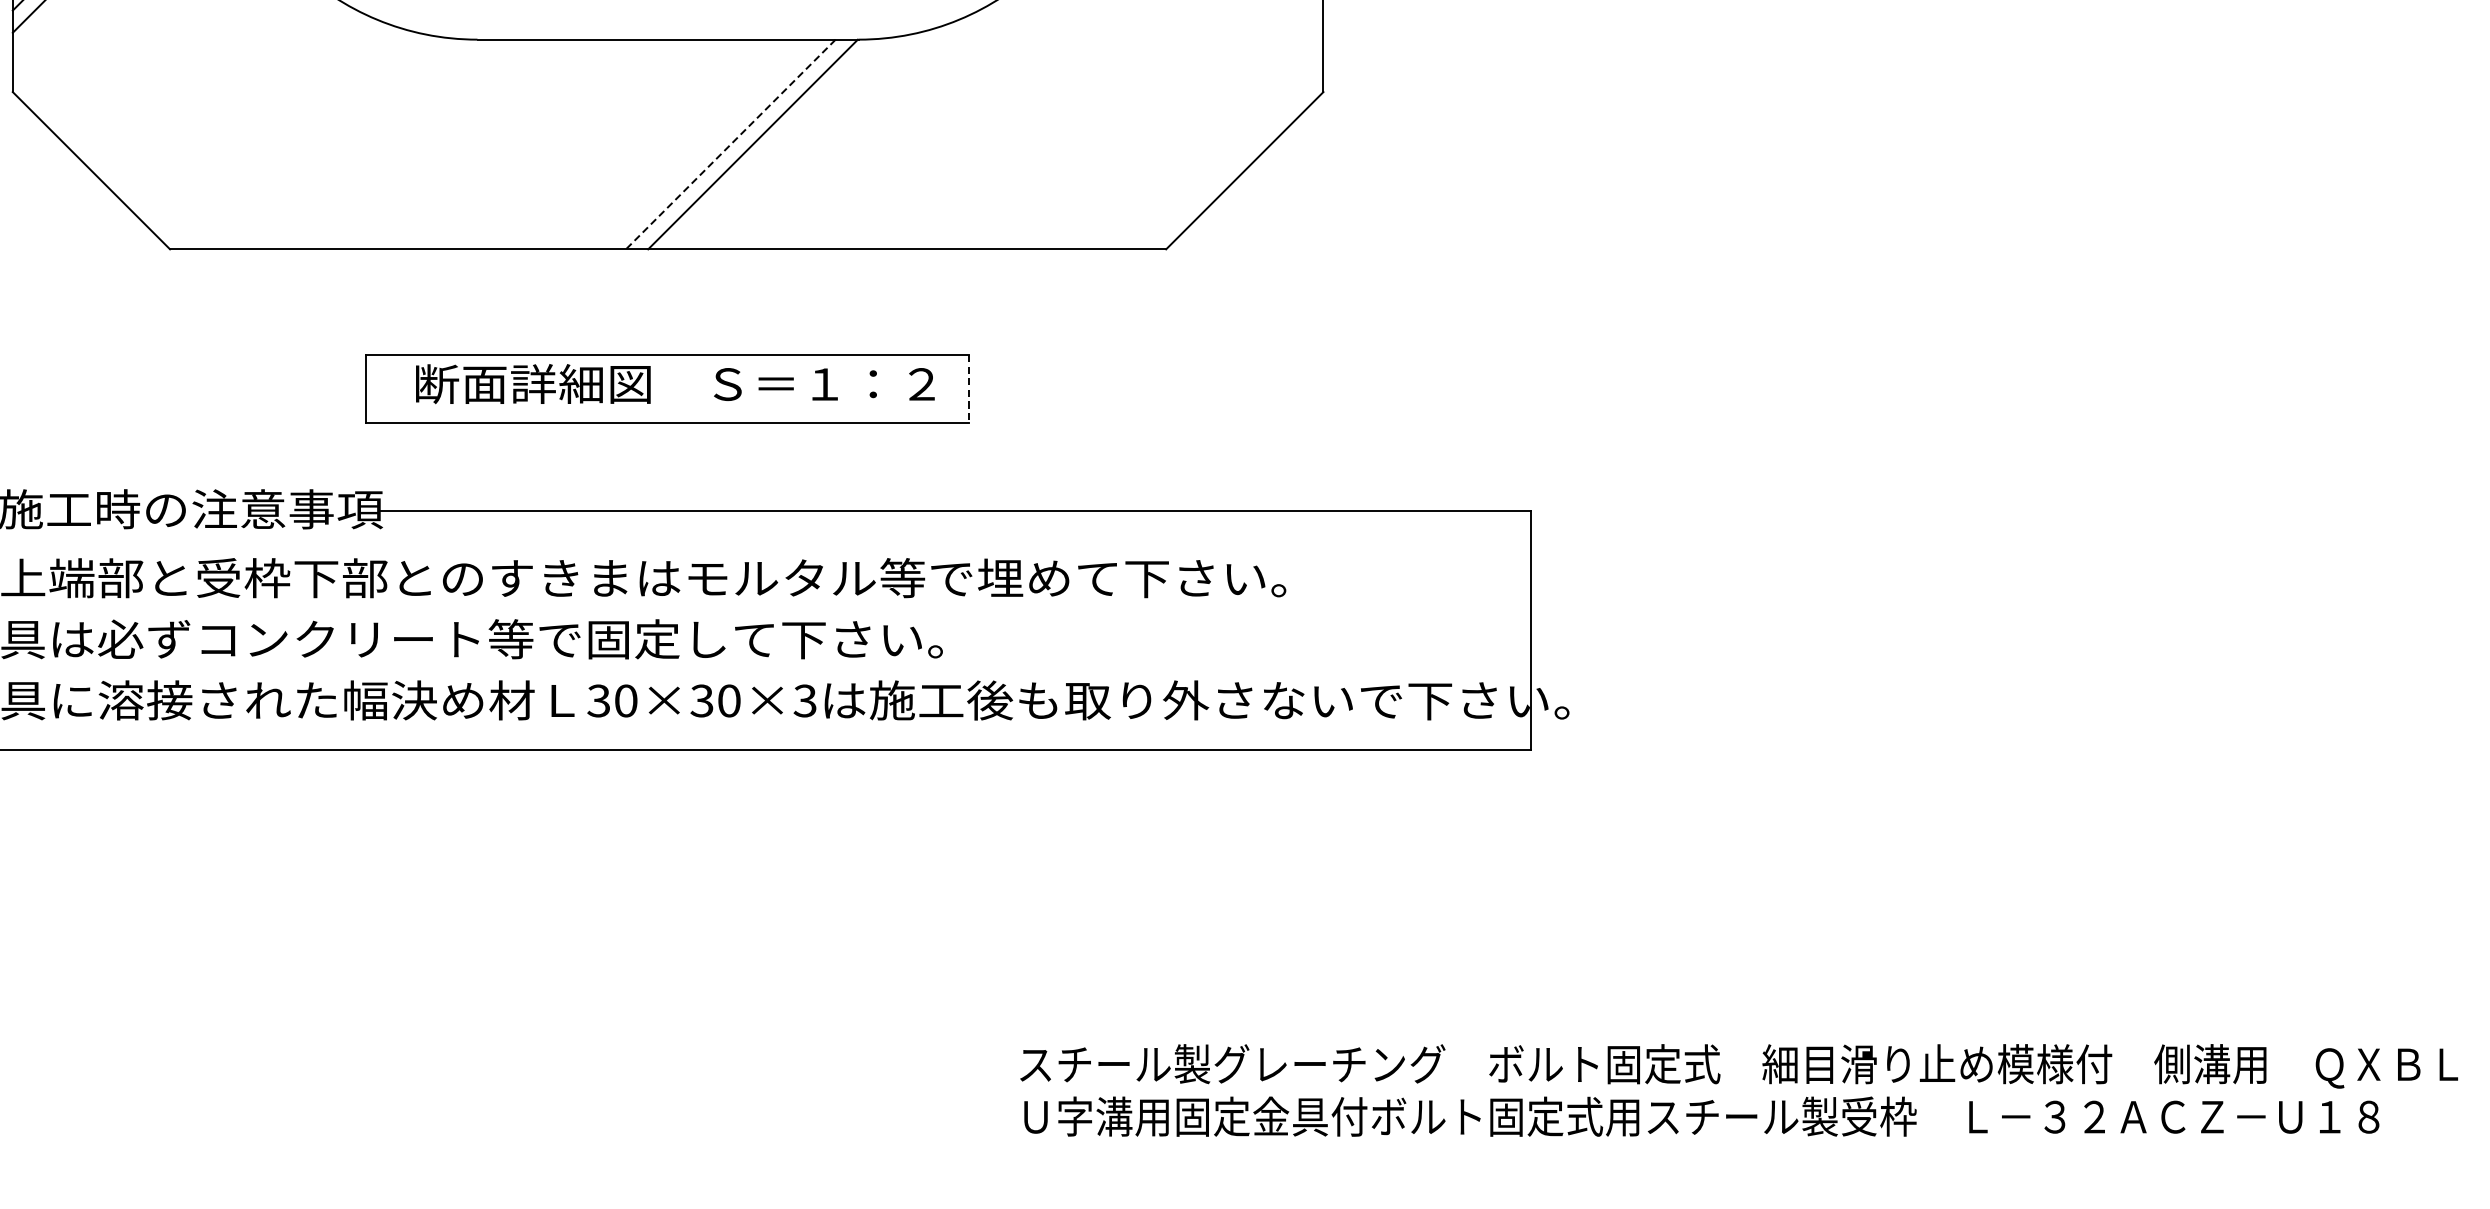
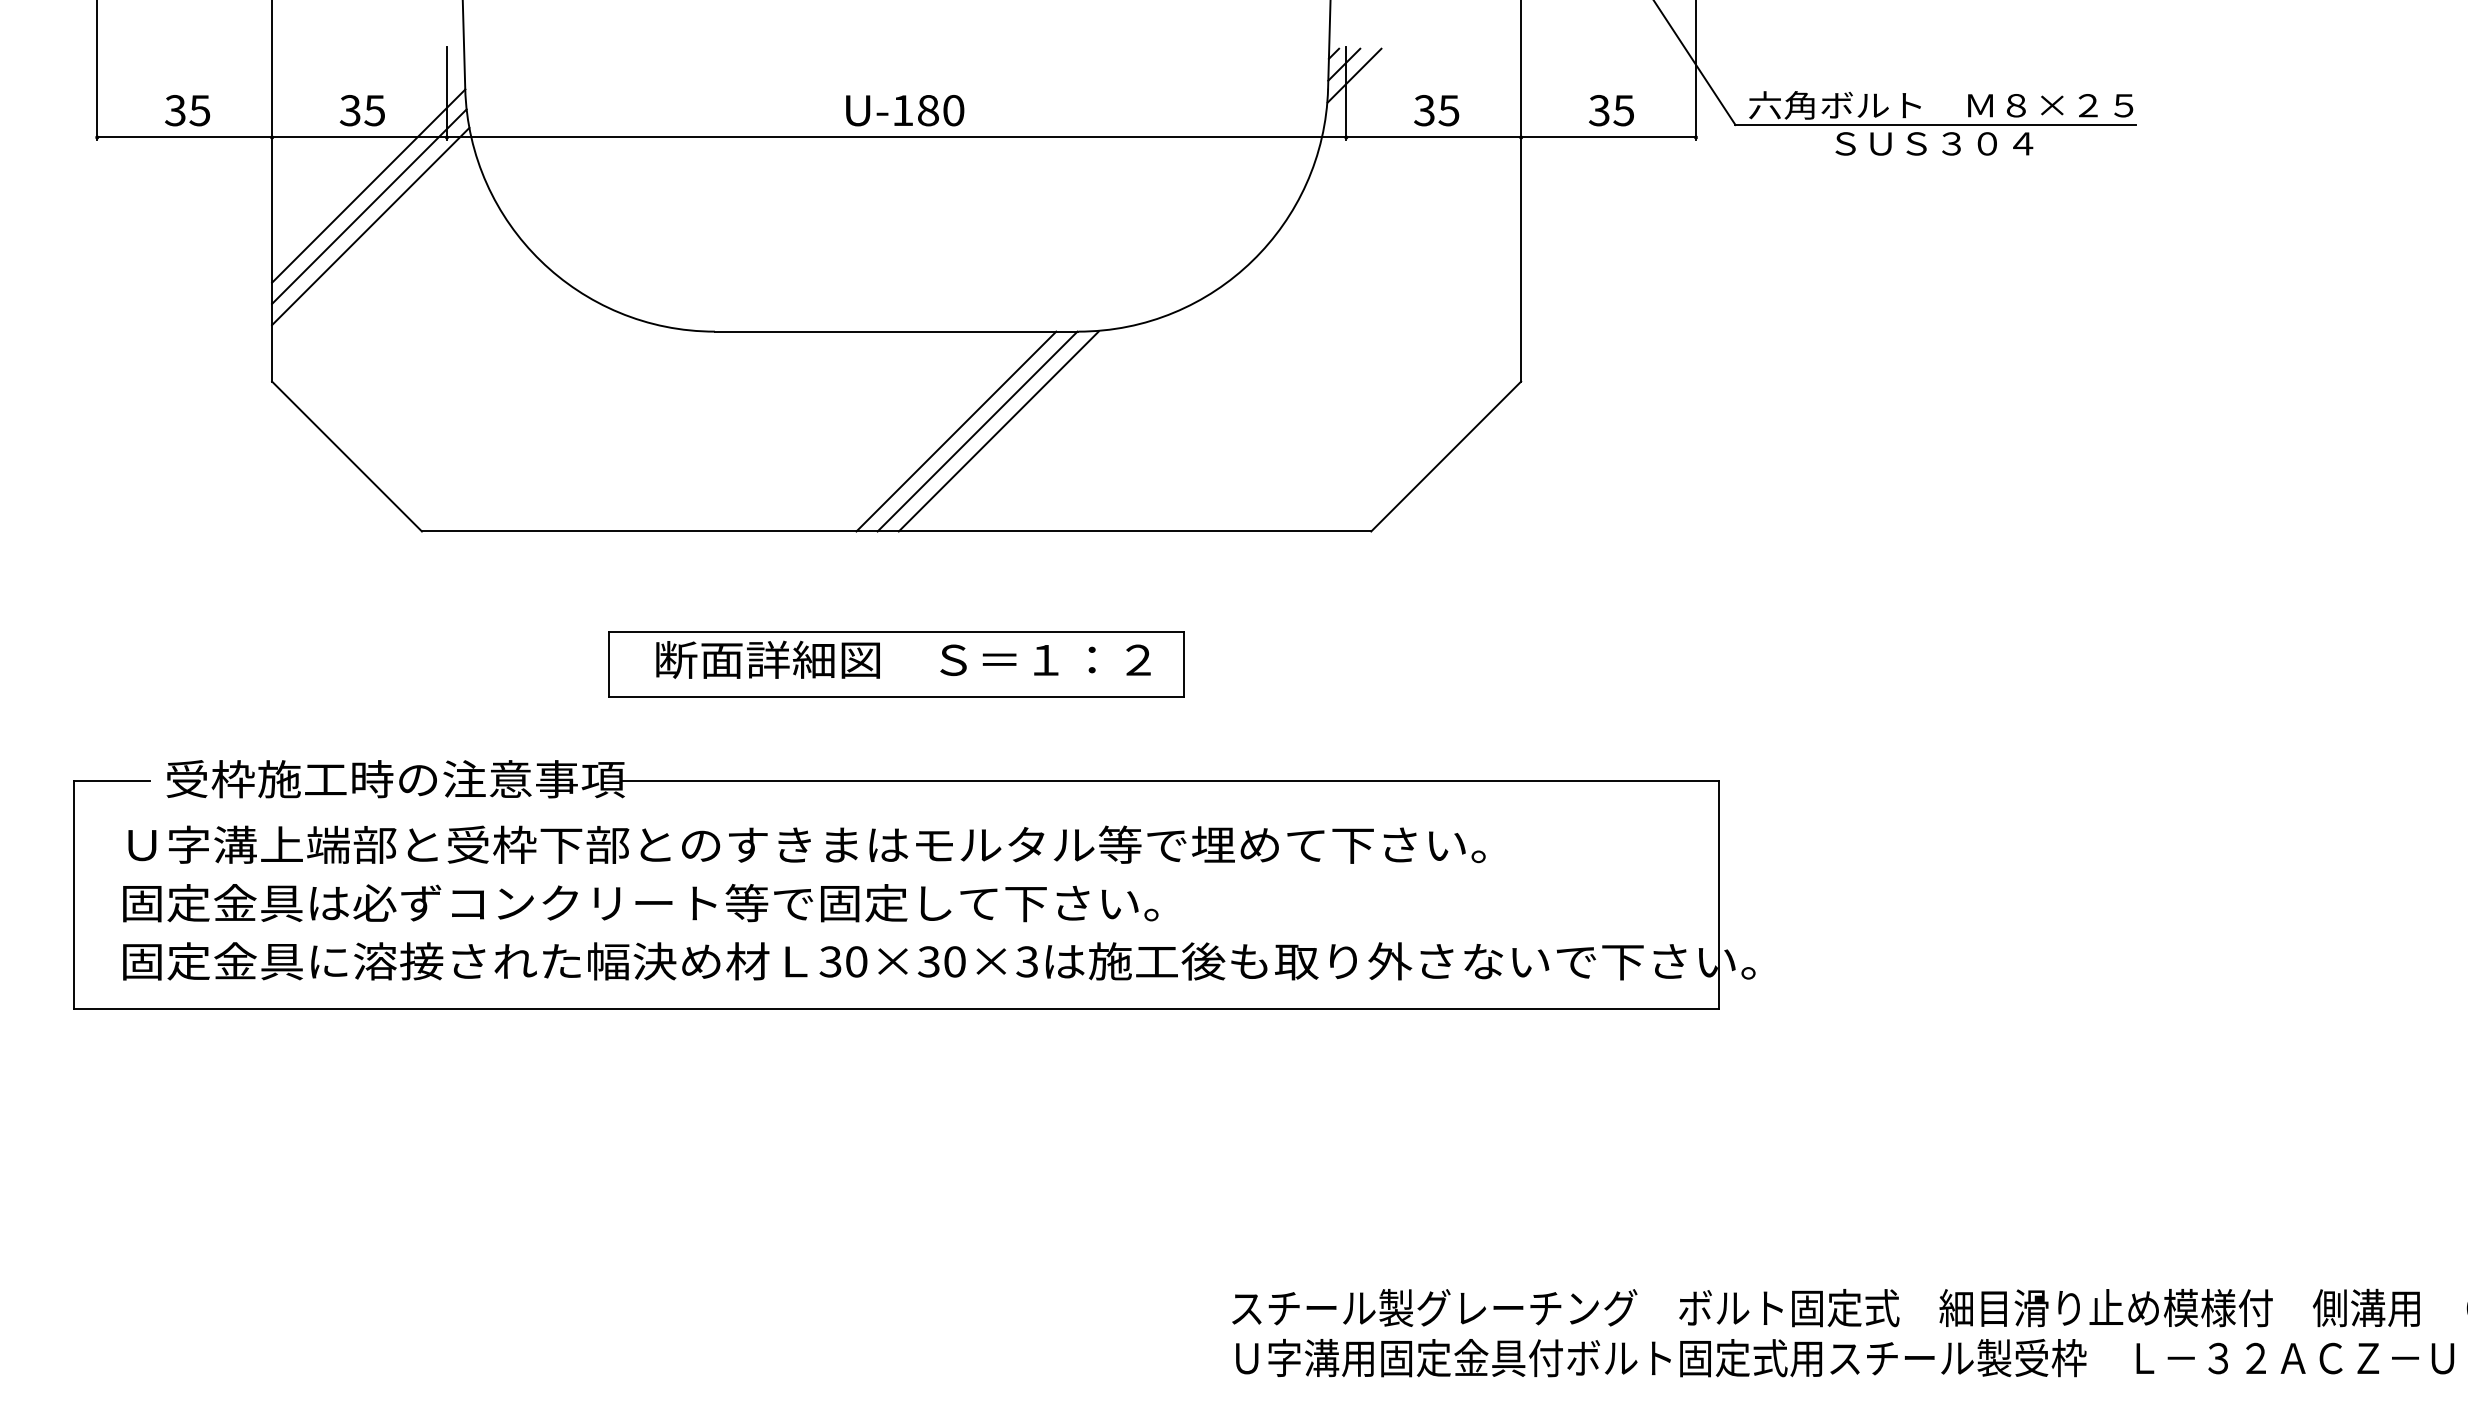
line: (730, 144) -> (956, 431), dashed -> solid
line: (775, 144) -> (998, 431), added
line: (969, 389) -> (1183, 665), dashed -> solid

